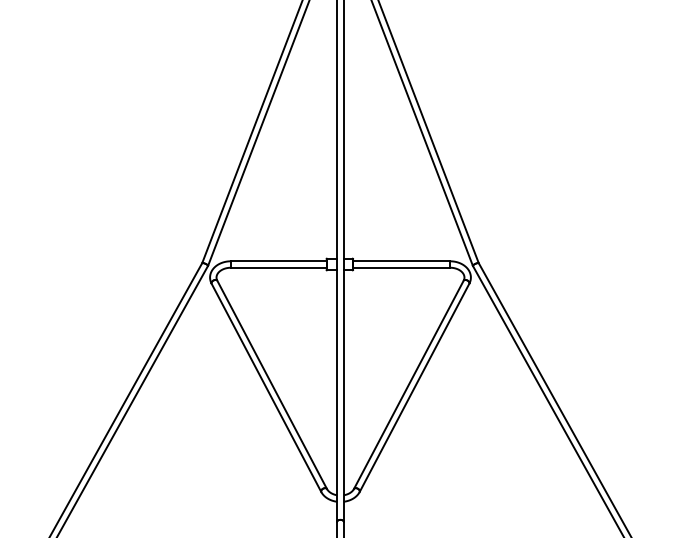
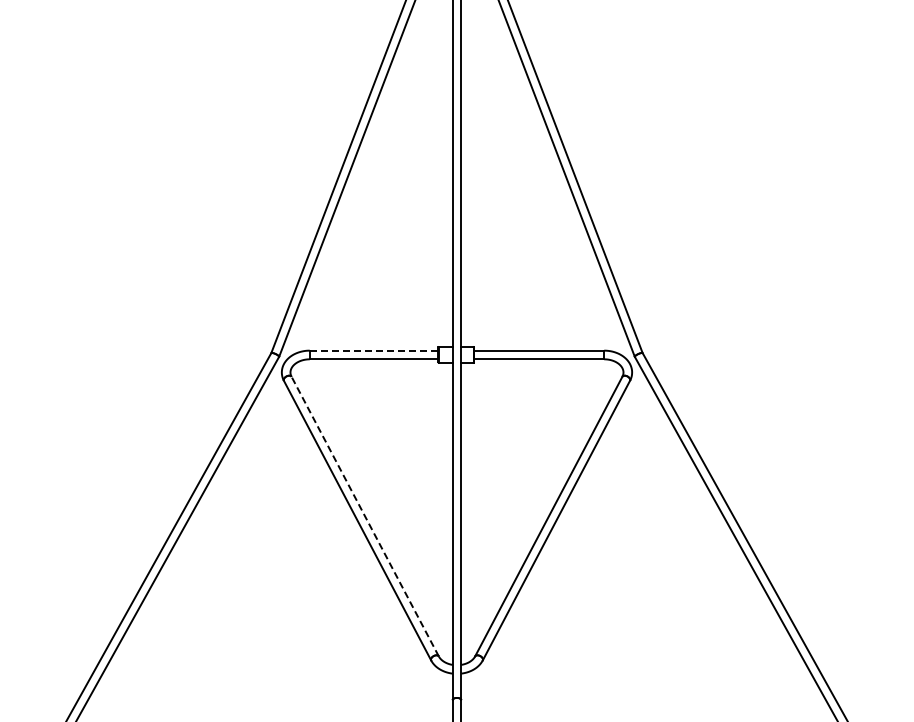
line: (278, 261) -> (373, 350), solid -> dashed
line: (272, 384) -> (365, 516), solid -> dashed

